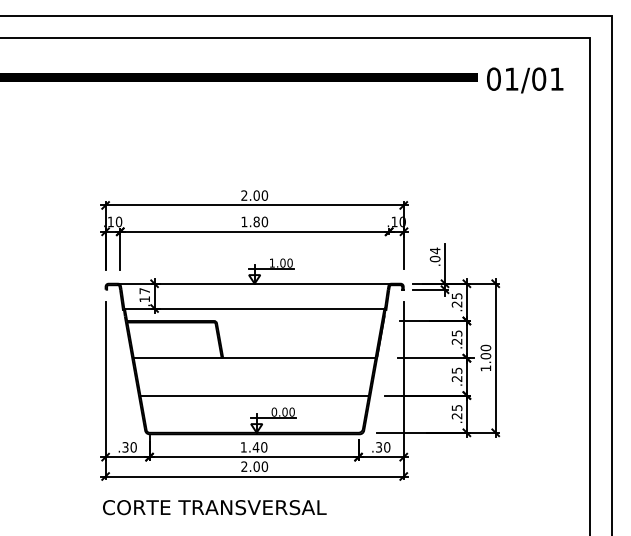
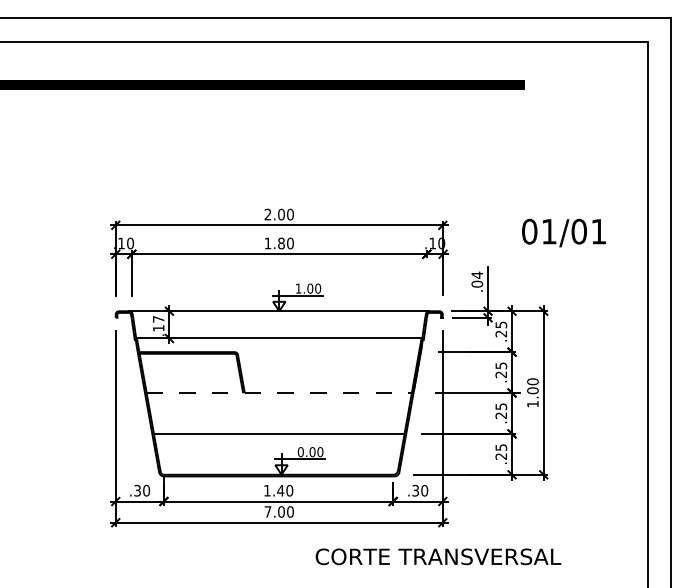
text: (525, 80) -> (564, 233), moved
line: (254, 358) -> (279, 393), solid -> dashed
text: (244, 466) -> (268, 511), 2.00 -> 7.00
text: (214, 507) -> (438, 556), moved

